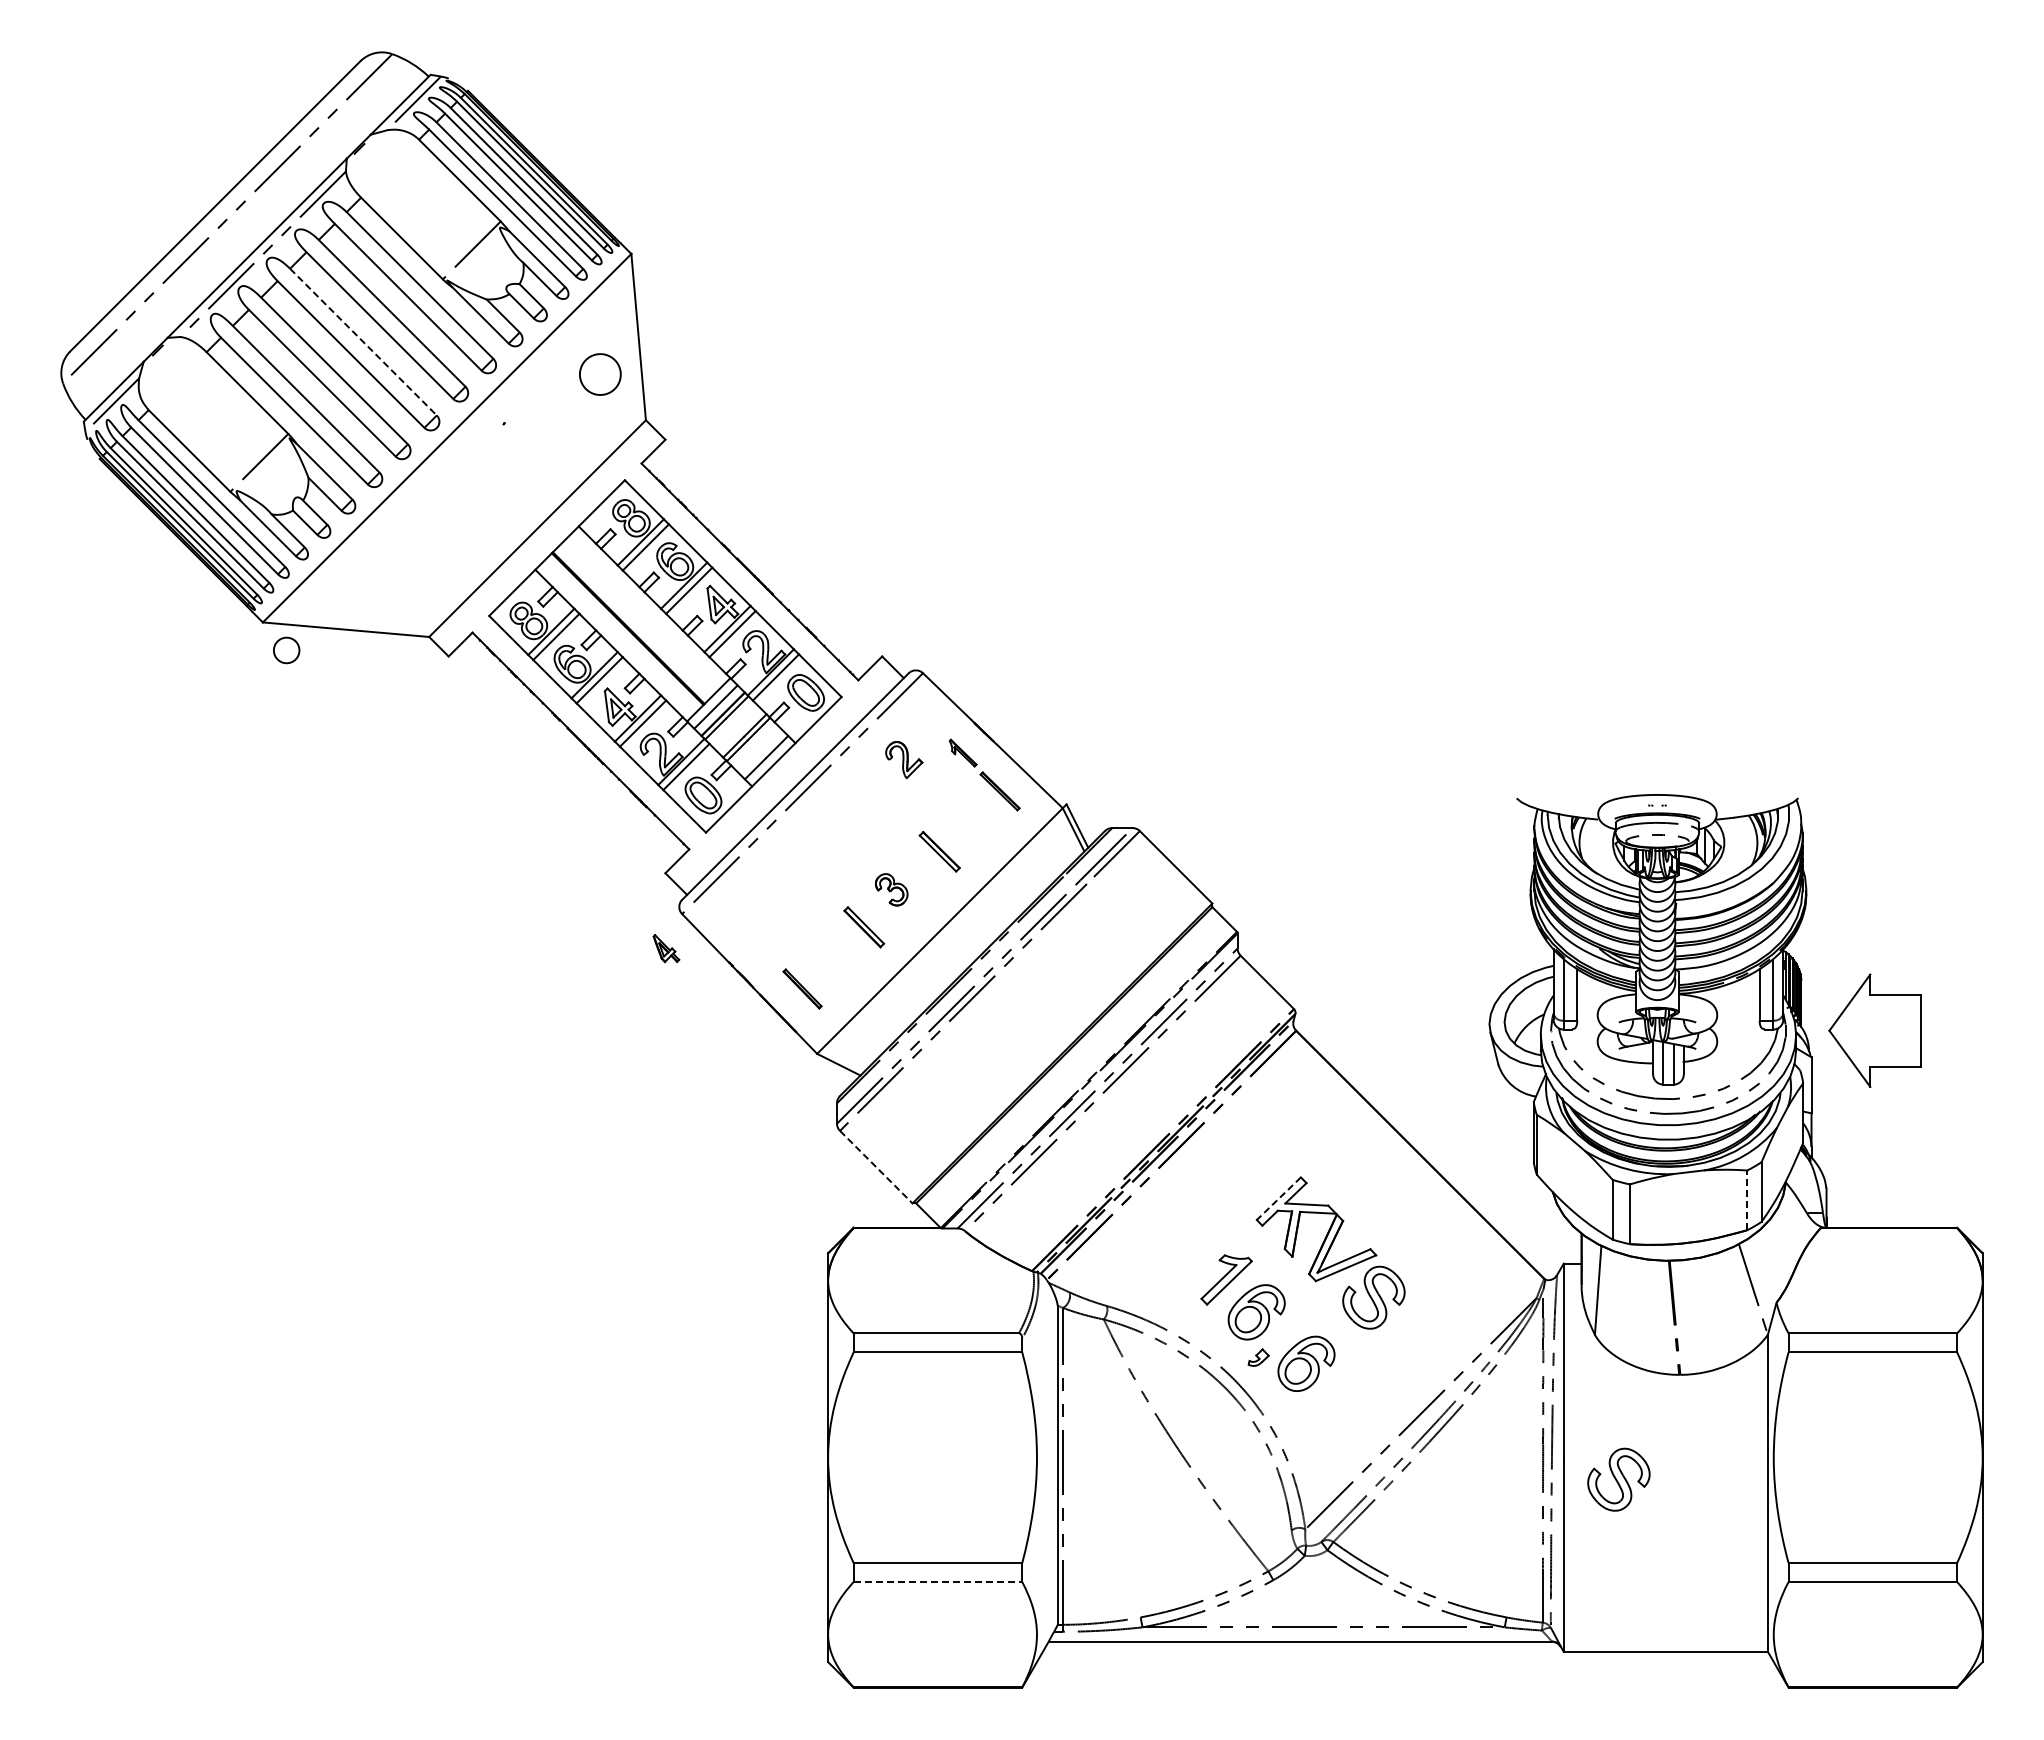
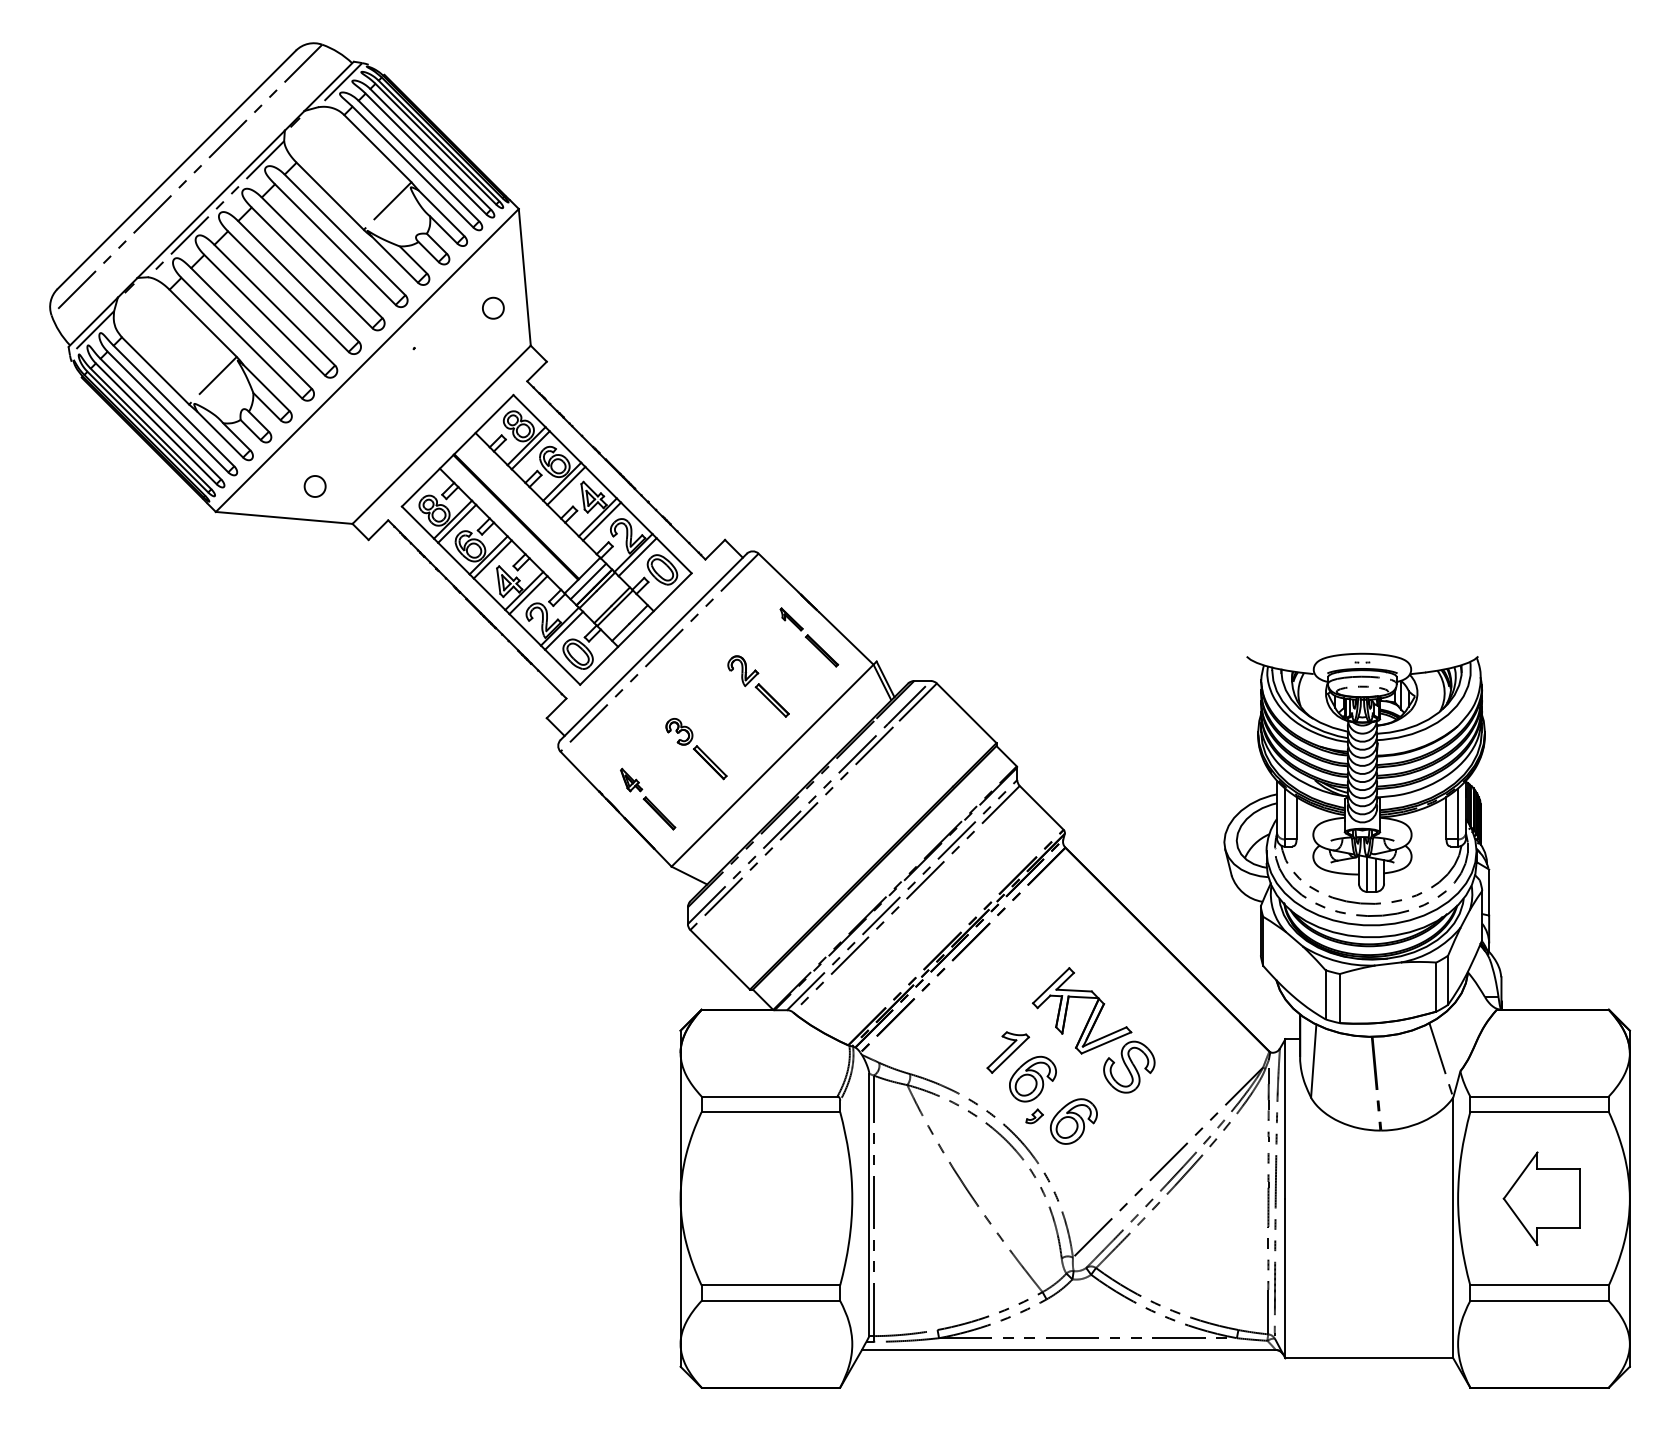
line: (363, 342) -> (298, 281), dashed -> solid
part: (600, 374) -> (493, 308), size x0.62
part: (286, 650) -> (315, 486), moved
part: (904, 760) -> (743, 671), moved
part: (891, 889) -> (679, 731), moved
part: (666, 948) -> (631, 780), moved
part: (1874, 1030) -> (1540, 1198), moved
line: (876, 1167) -> (720, 960), dashed -> solid
line: (1278, 1198) -> (1050, 985), dashed -> solid
line: (1747, 1200) -> (1436, 987), dashed -> solid
part: (1618, 1479) -> (1330, 1216), removed
line: (938, 1582) -> (771, 1301), dashed -> solid

